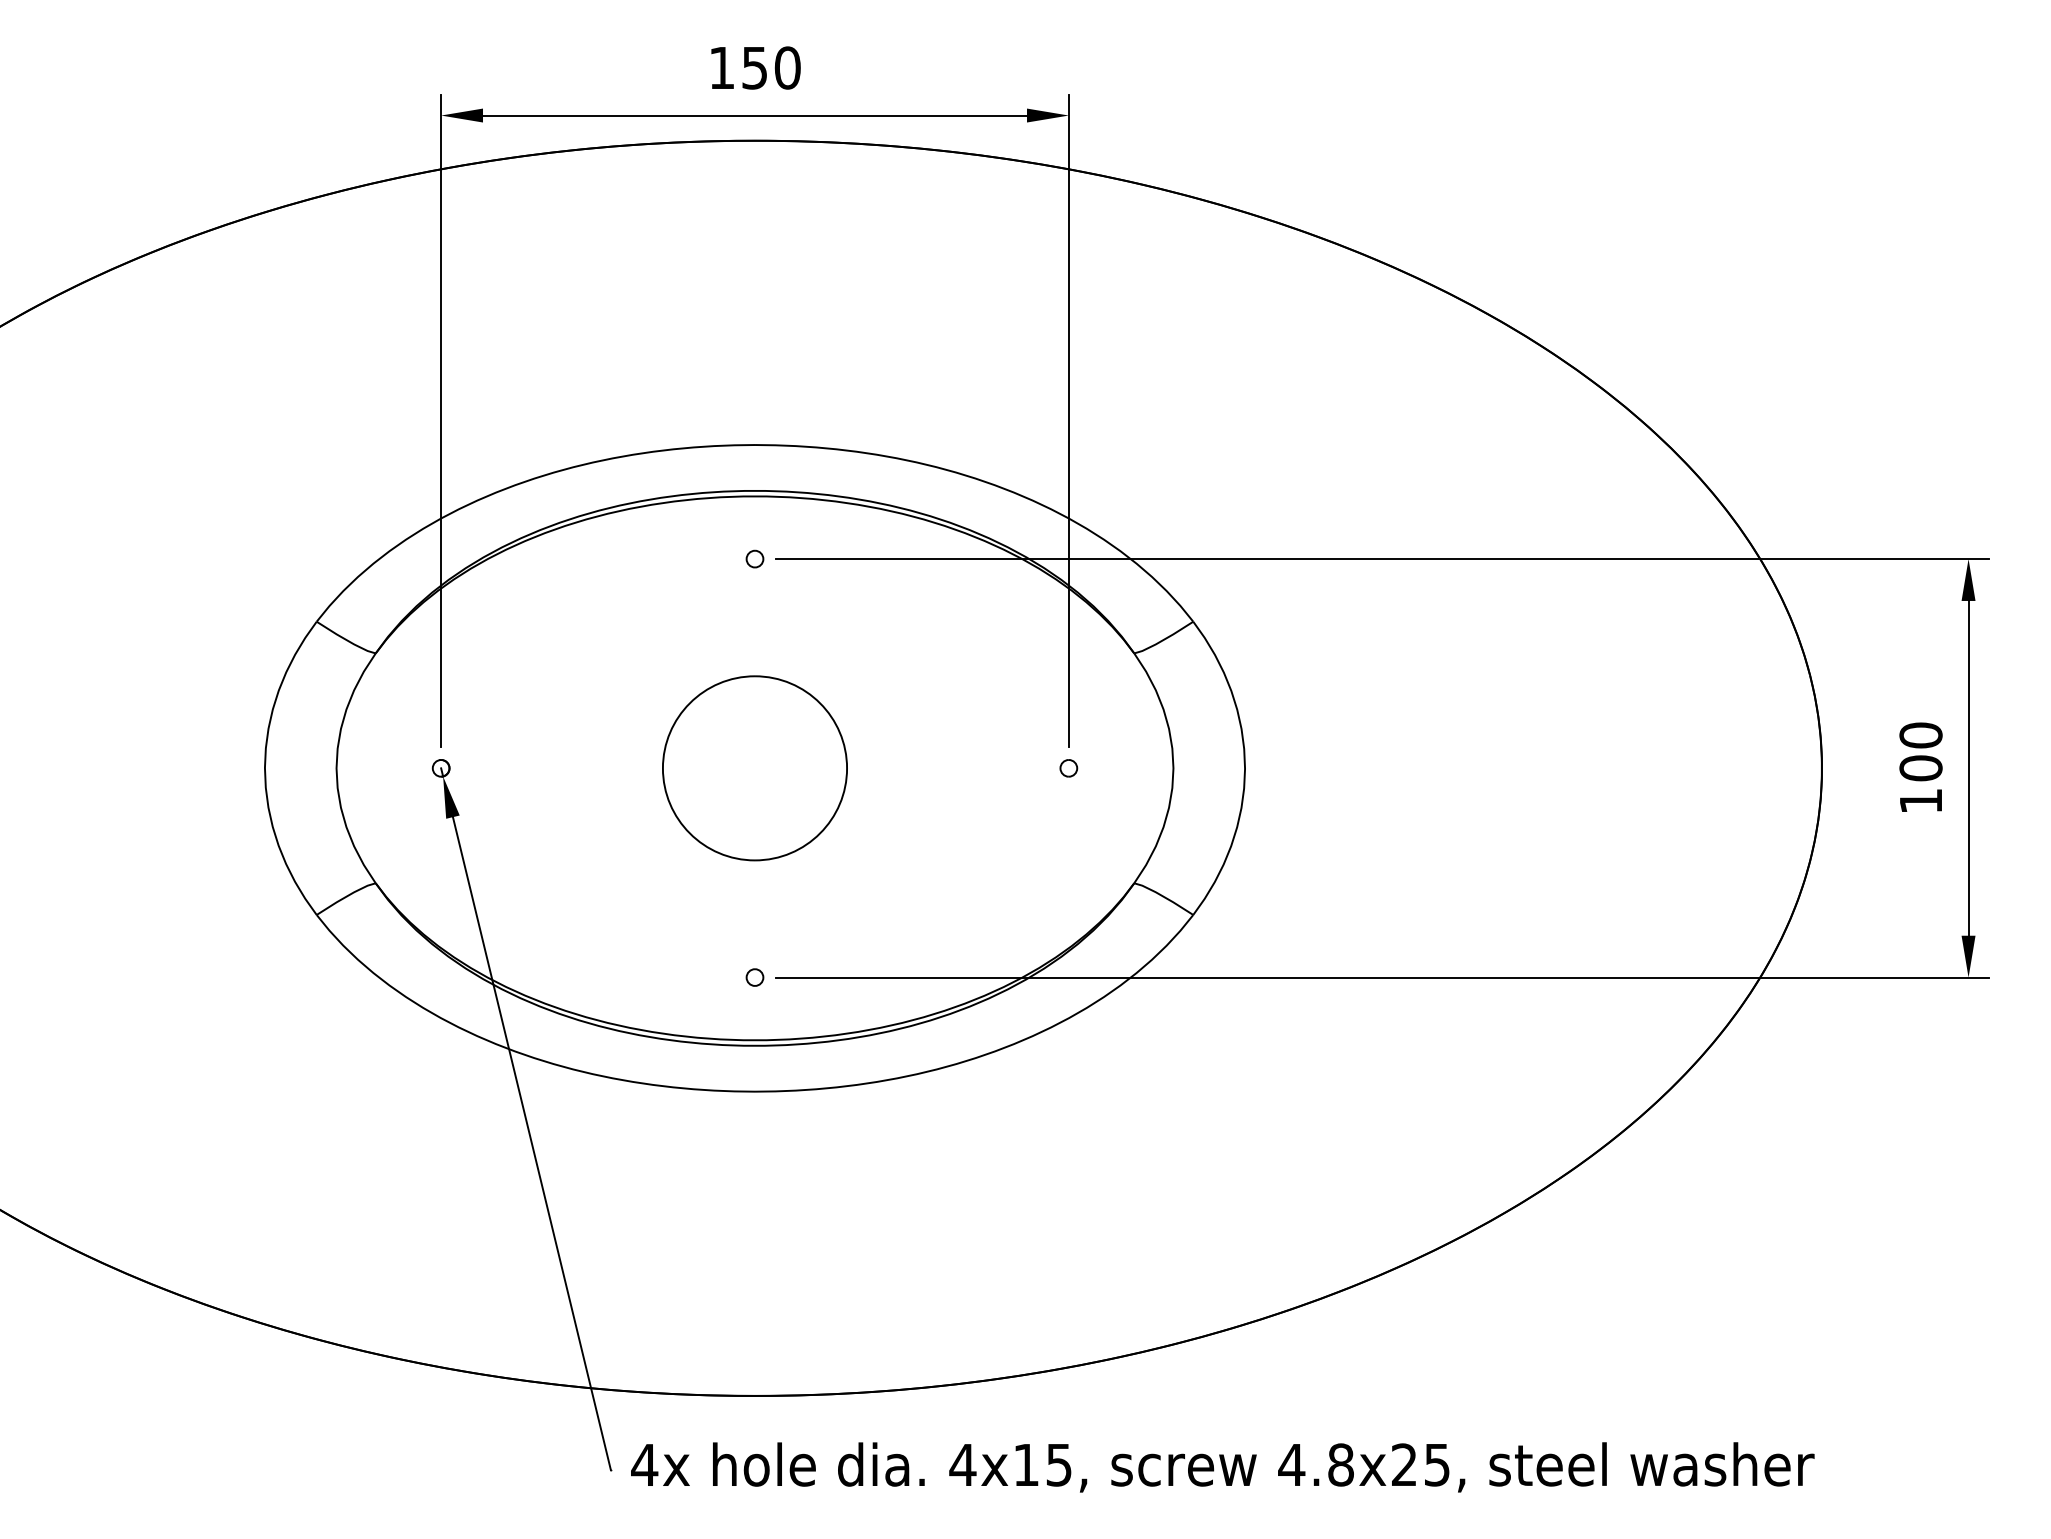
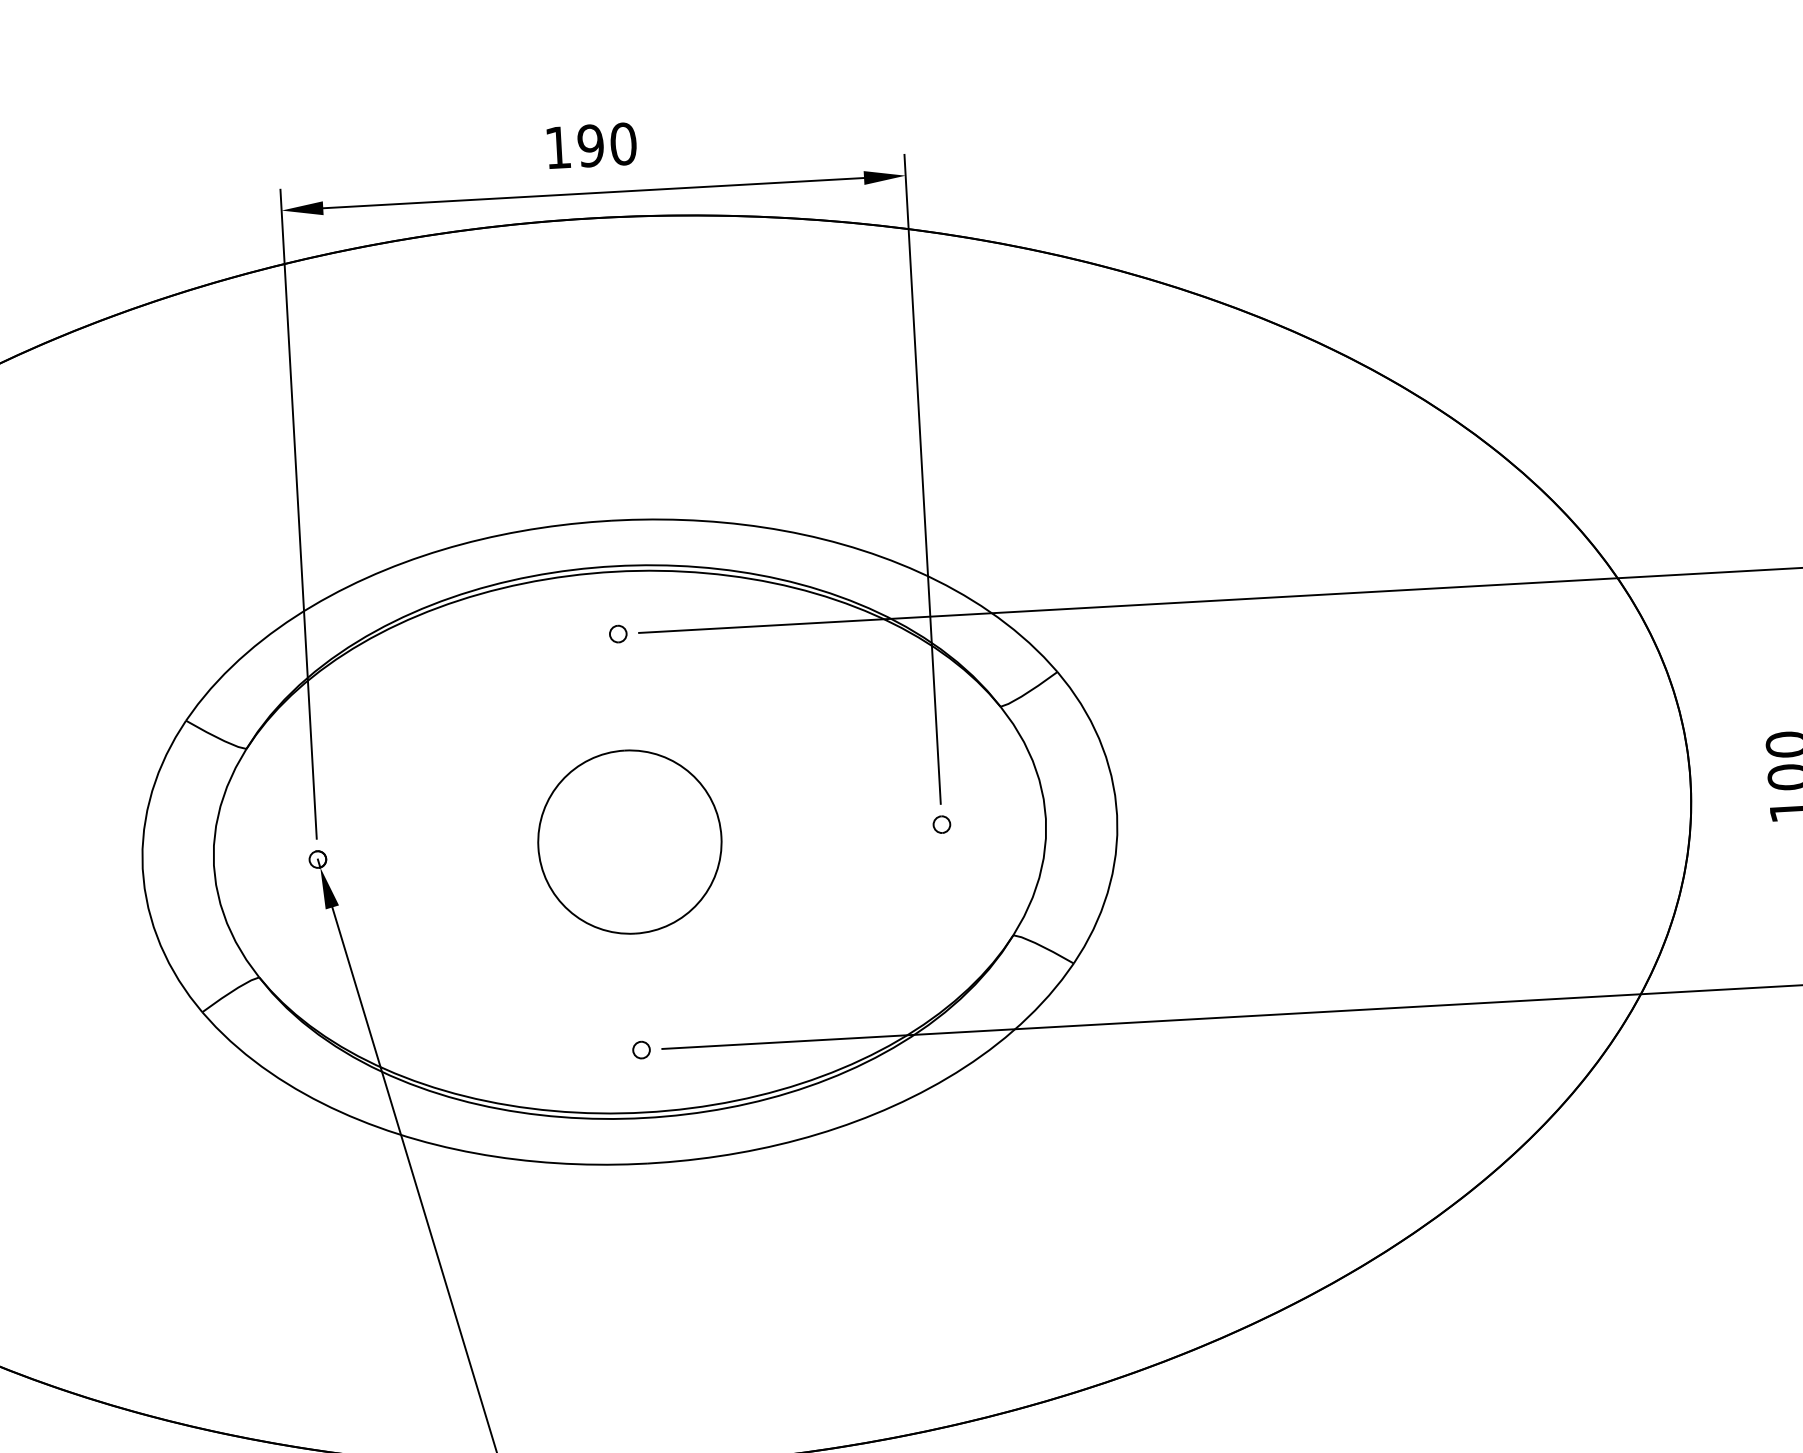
text: (754, 67) -> (590, 145), 150 -> 190

